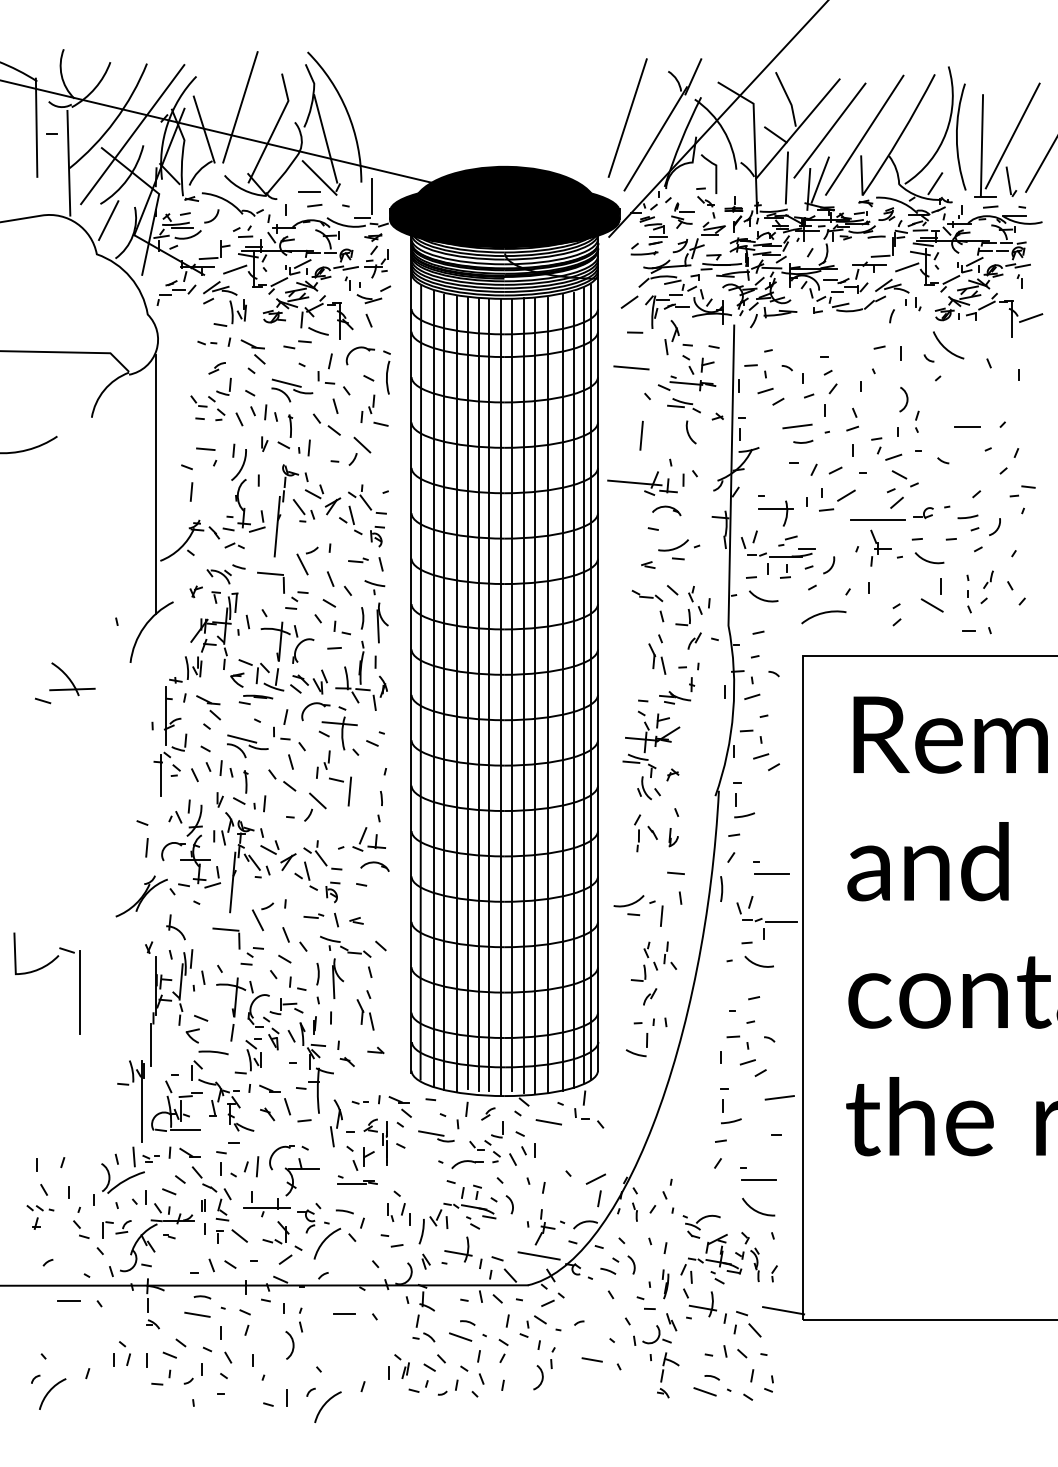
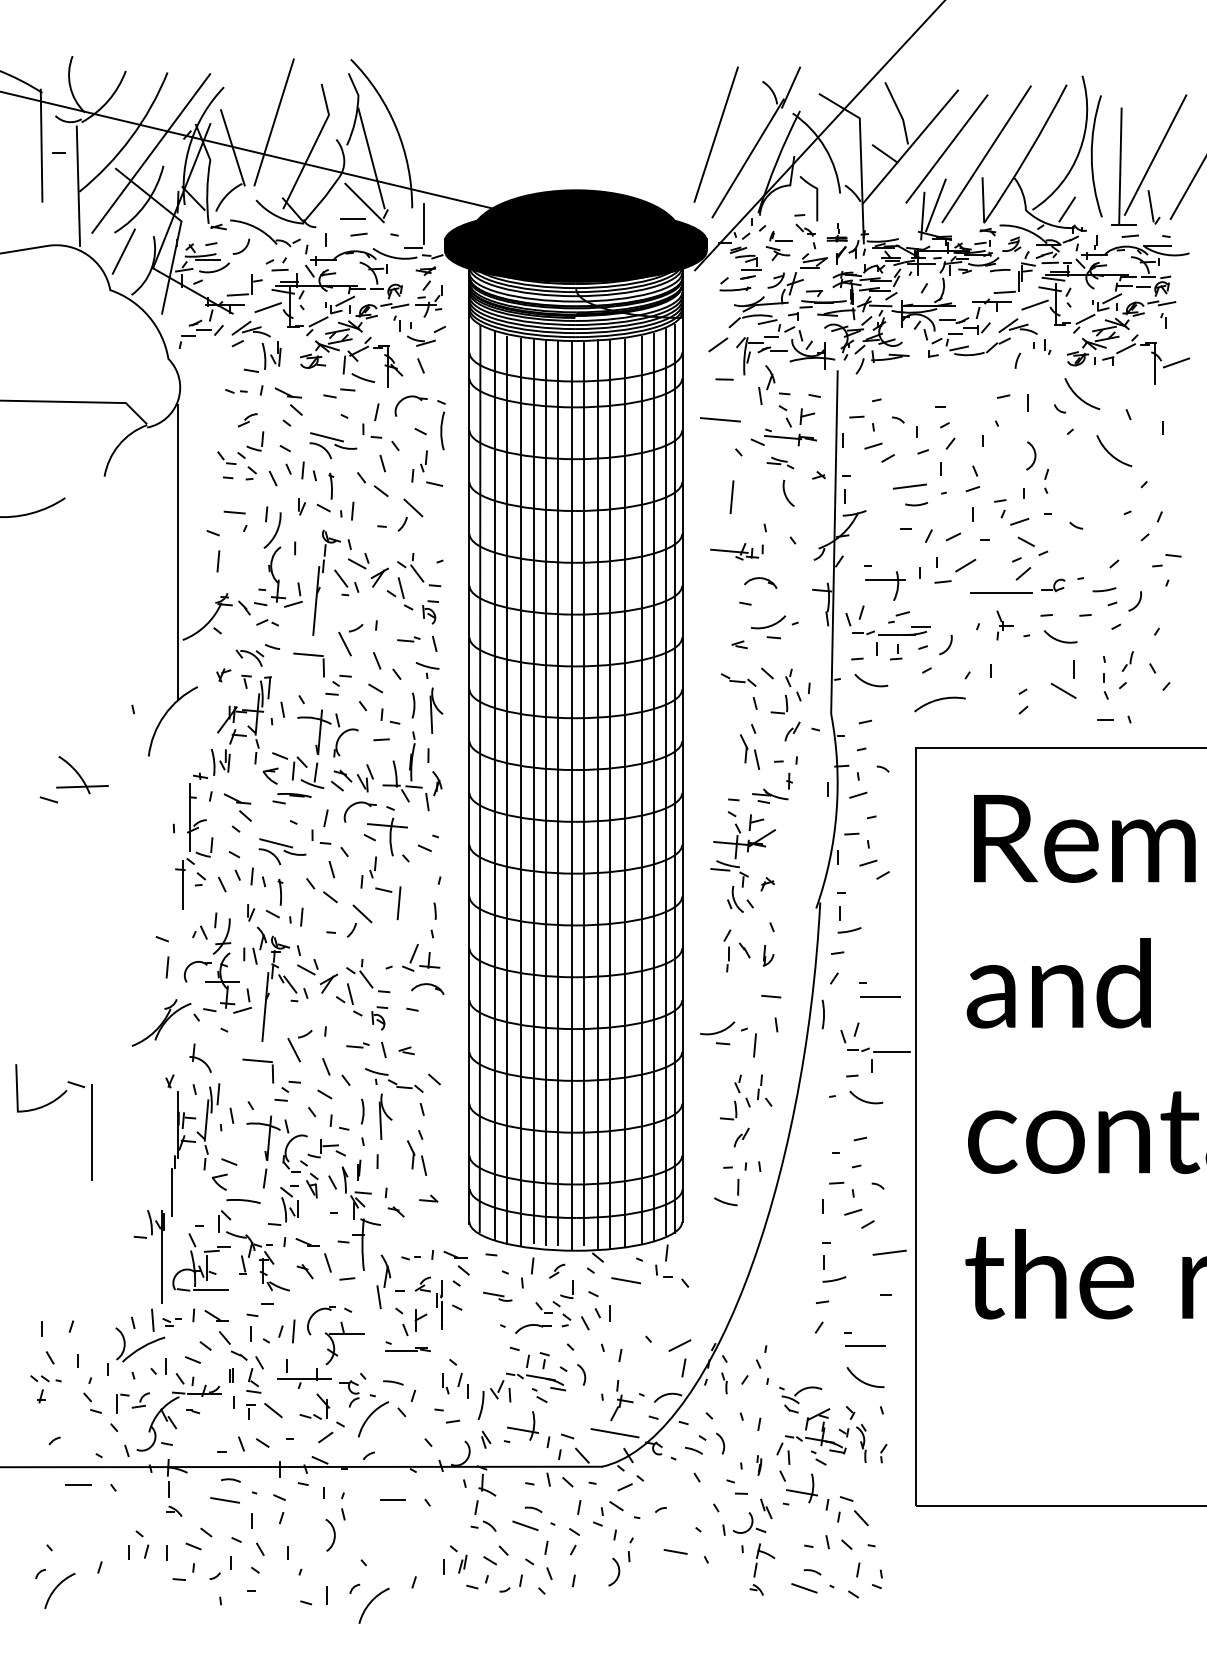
line: (786, 177) -> (897, 202), removed
curve: (974, 397) -> (1111, 453), added
part: (683, 405) -> (779, 462), size x0.7
line: (967, 426) -> (1103, 486), removed
part: (645, 483) -> (736, 551), size x0.6
part: (880, 547) -> (1004, 624), size x0.7
part: (436, 1136) -> (497, 1296), size x0.7
part: (665, 1284) -> (759, 1465), size x0.6
line: (783, 1310) -> (893, 1495), removed

